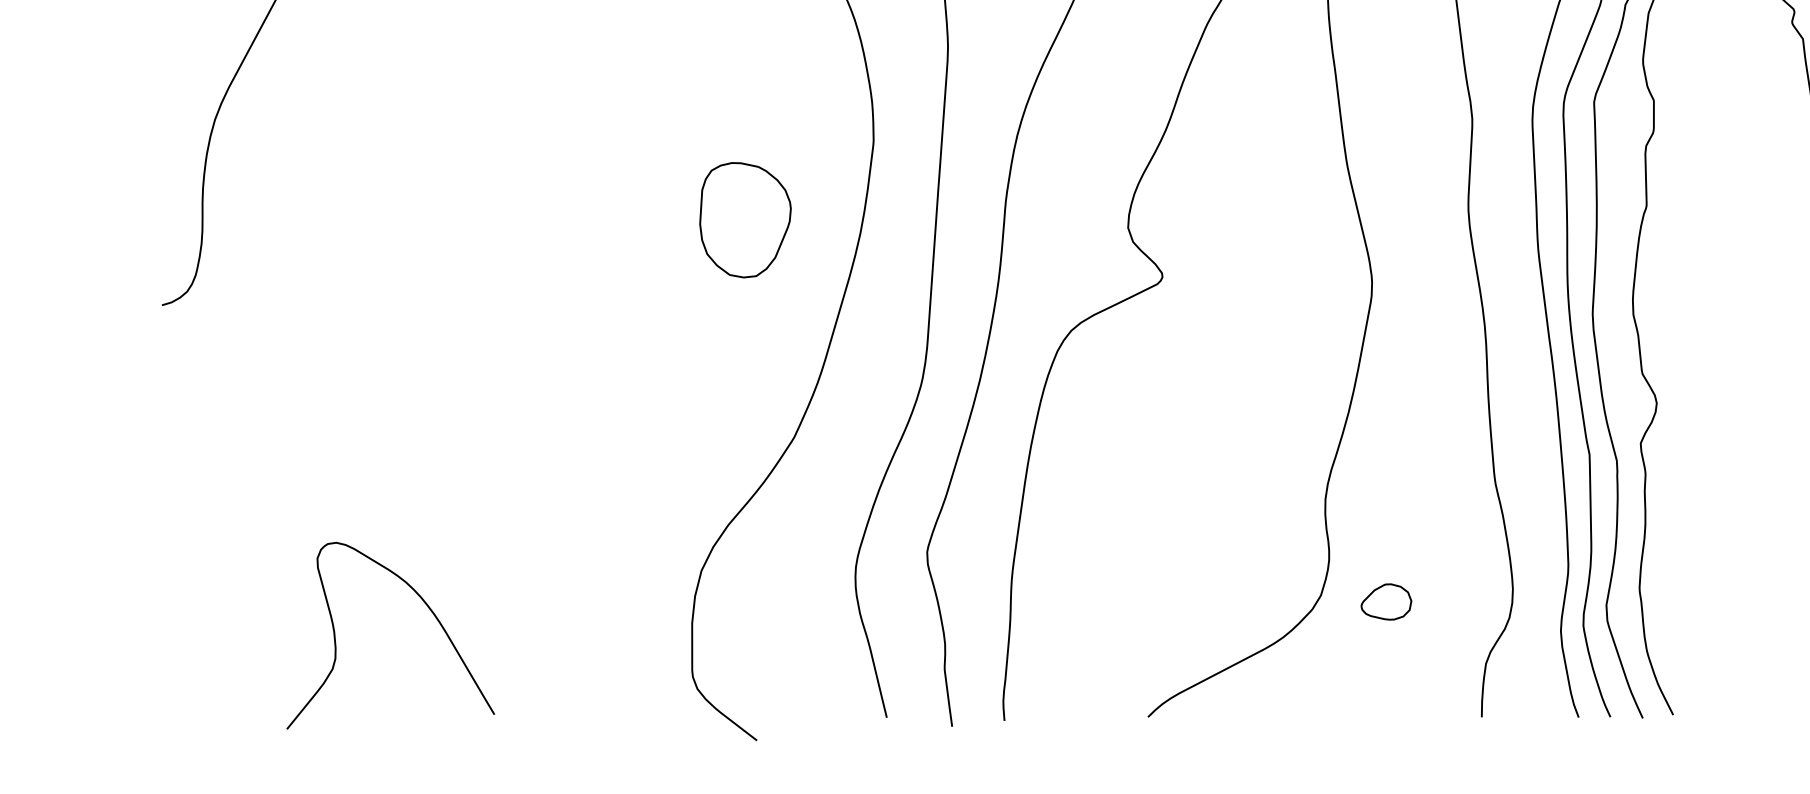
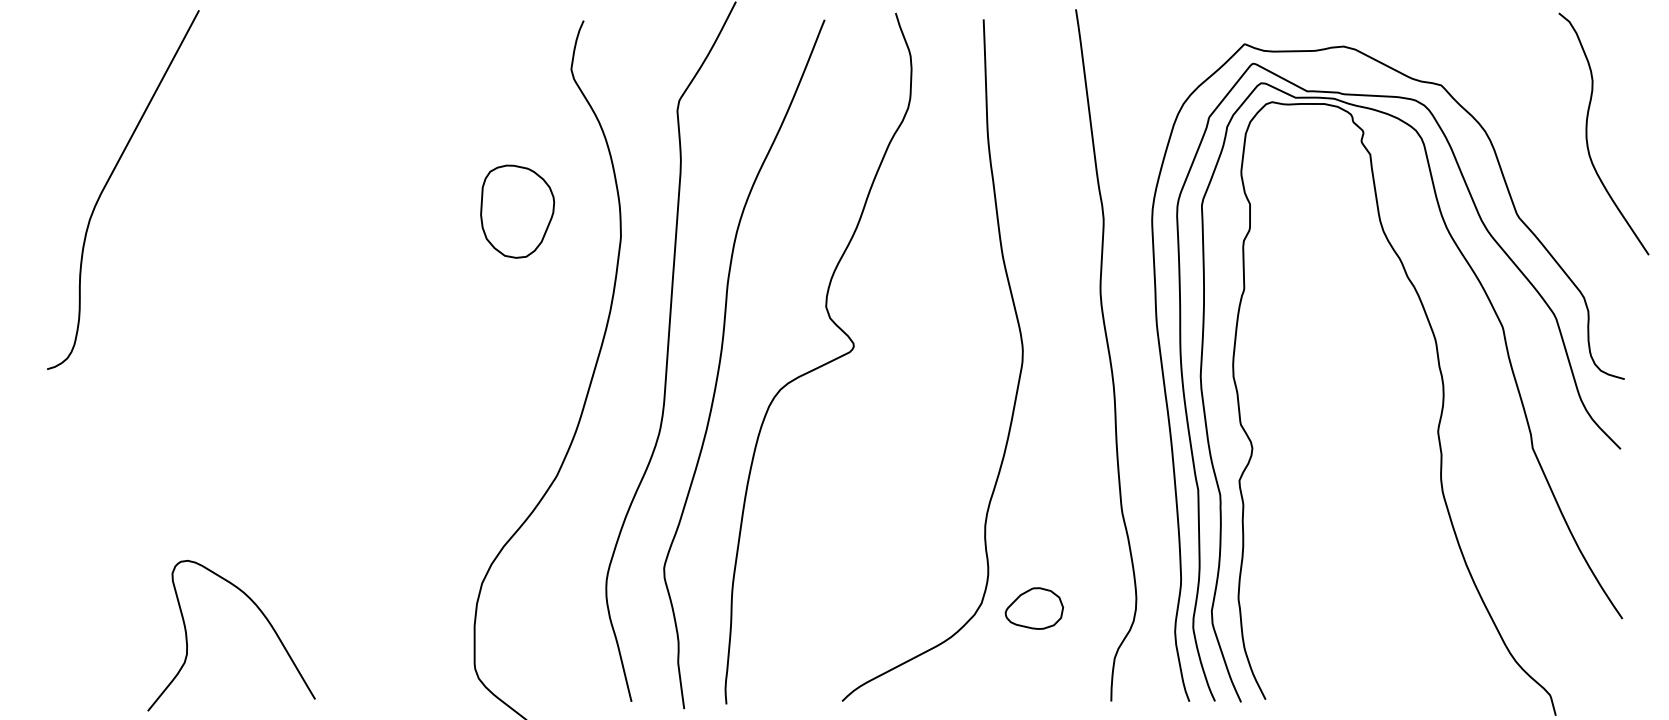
part: (745, 219) -> (517, 211), moved
part: (1386, 601) -> (1034, 608), size x1.43

